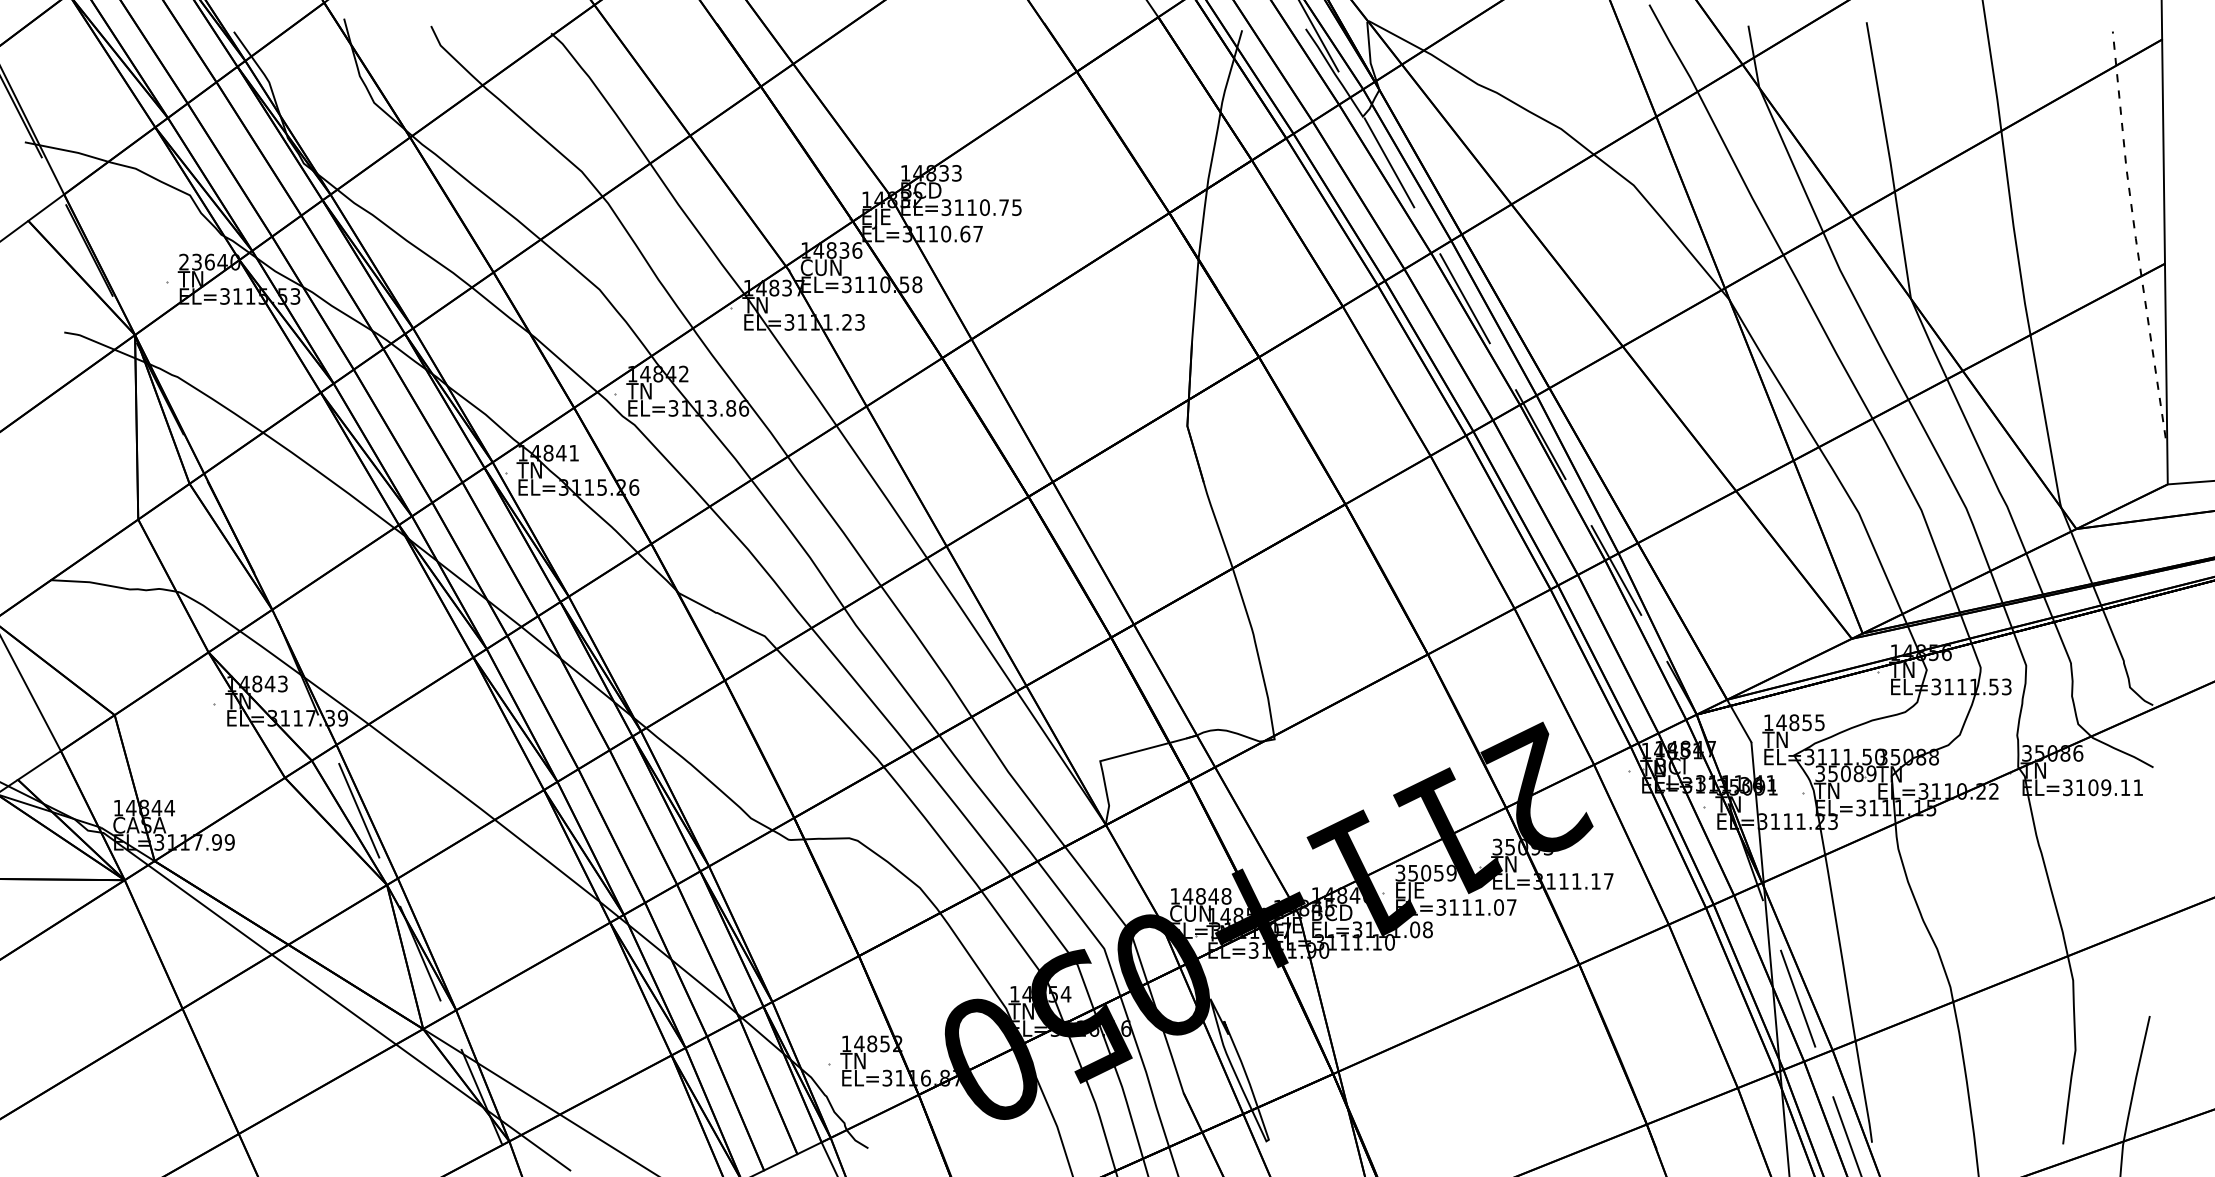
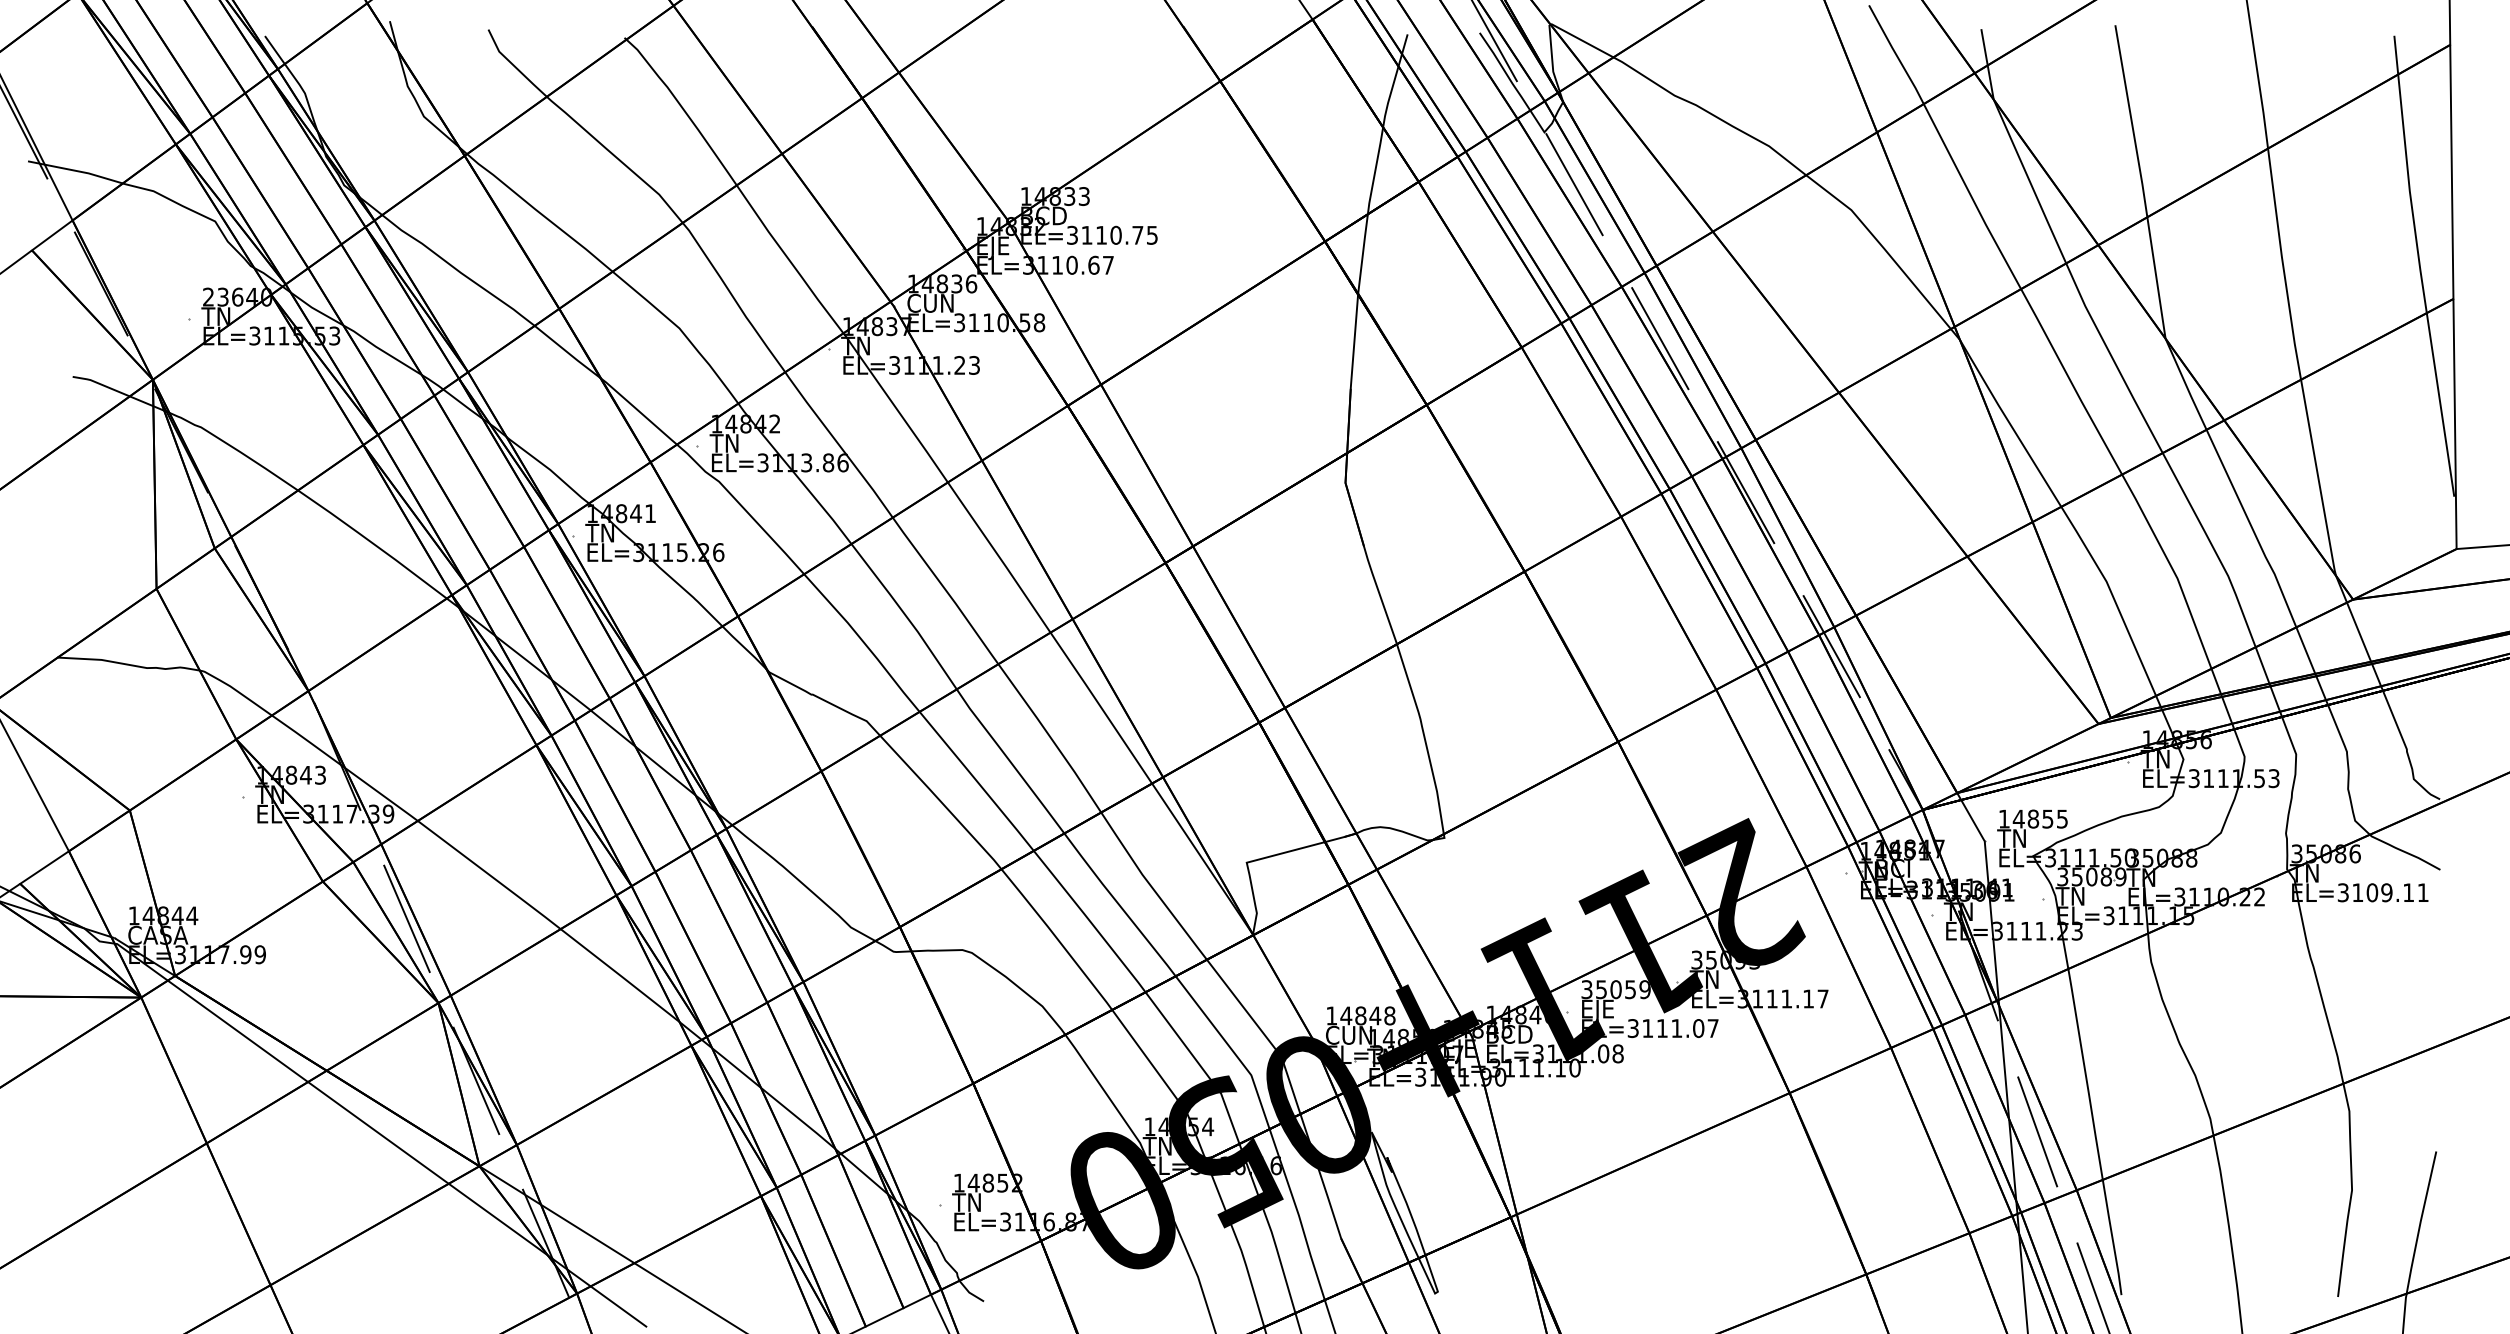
line: (2135, 235) -> (2420, 266), dashed -> solid

